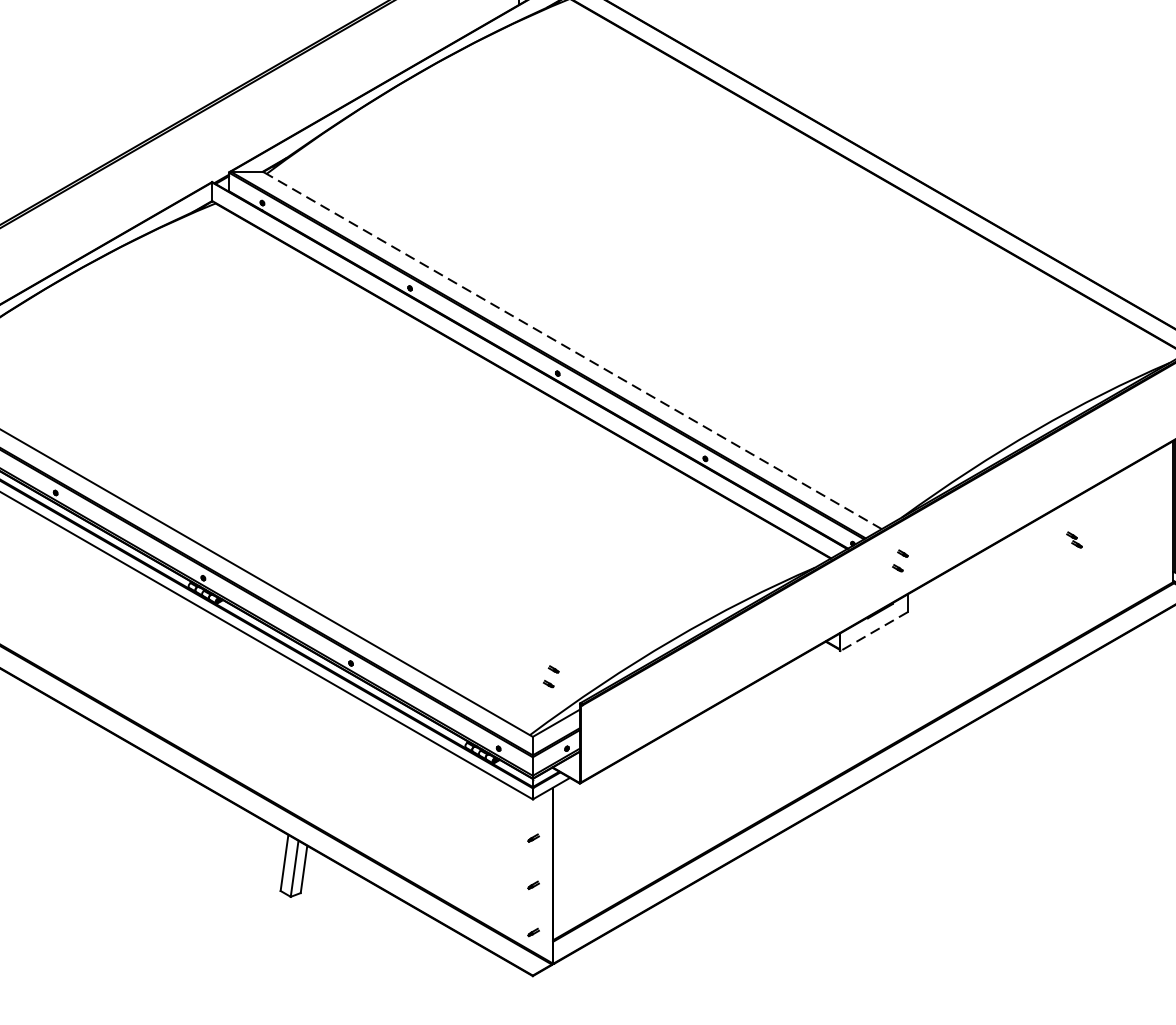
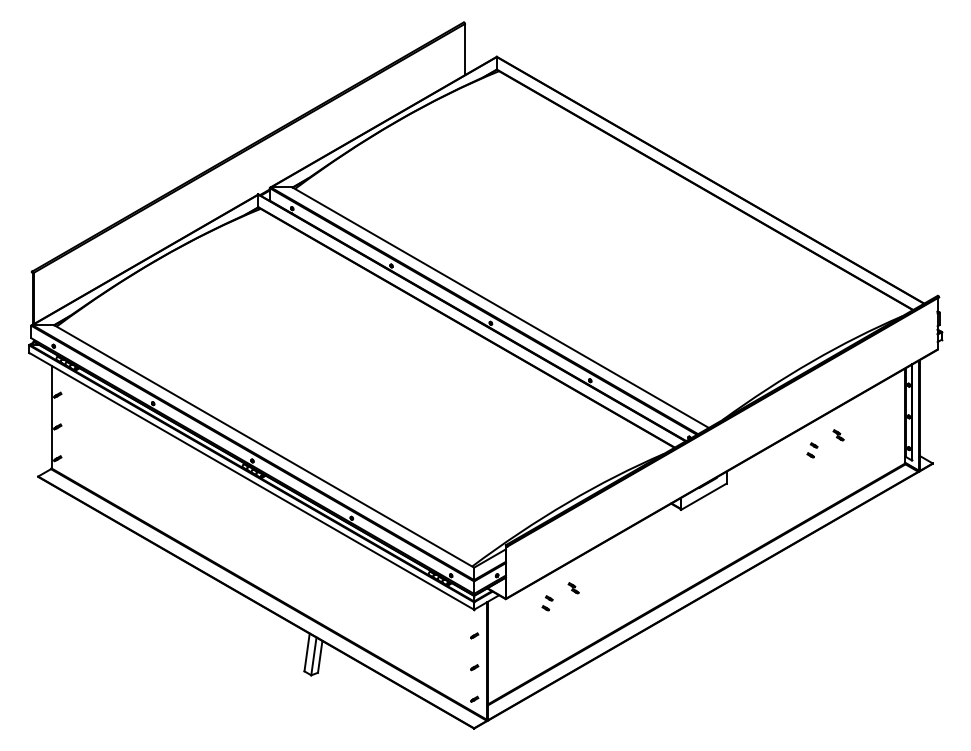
line: (572, 350) -> (500, 307), dashed -> solid
part: (900, 561) -> (812, 450), moved
line: (873, 632) -> (703, 497), dashed -> solid
part: (551, 677) -> (547, 603), moved
part: (680, 767) -> (573, 588), added

